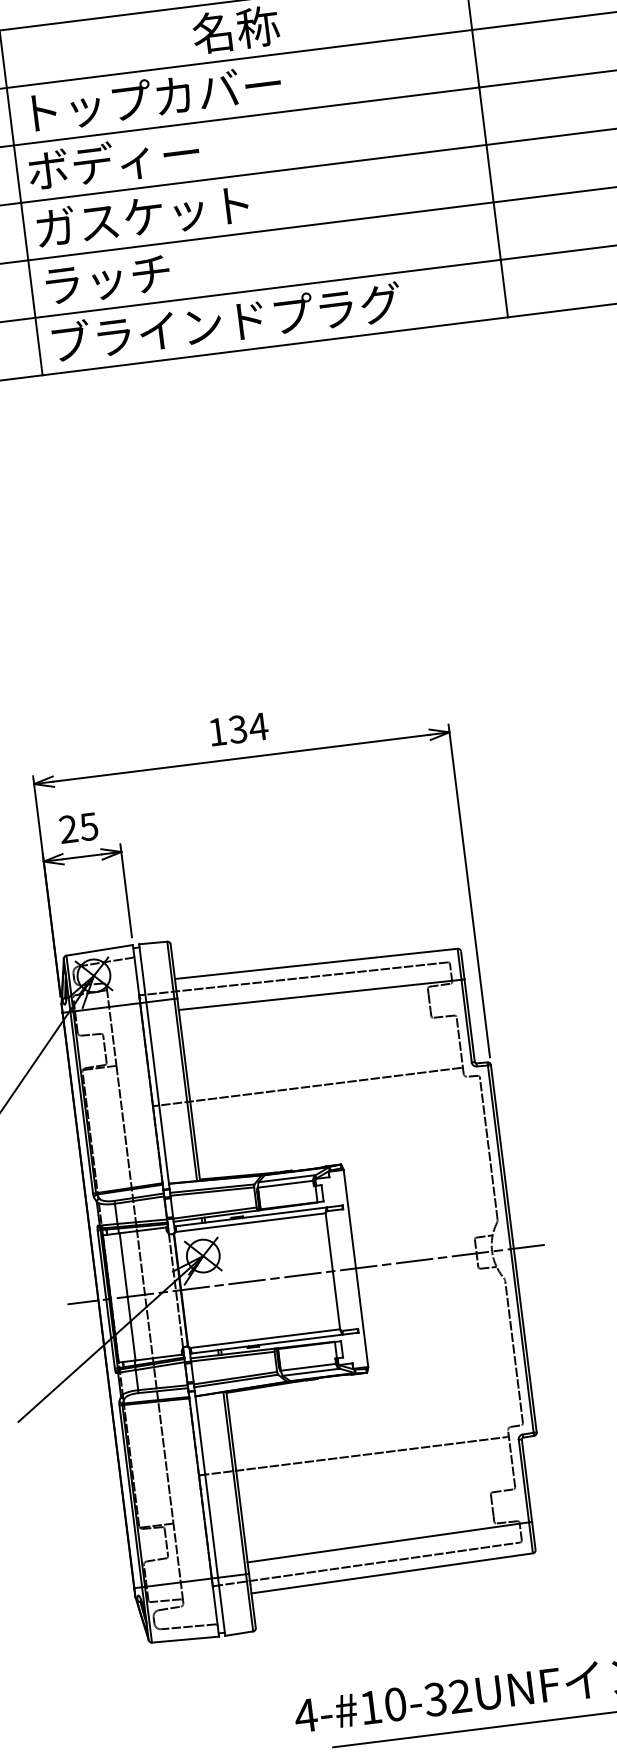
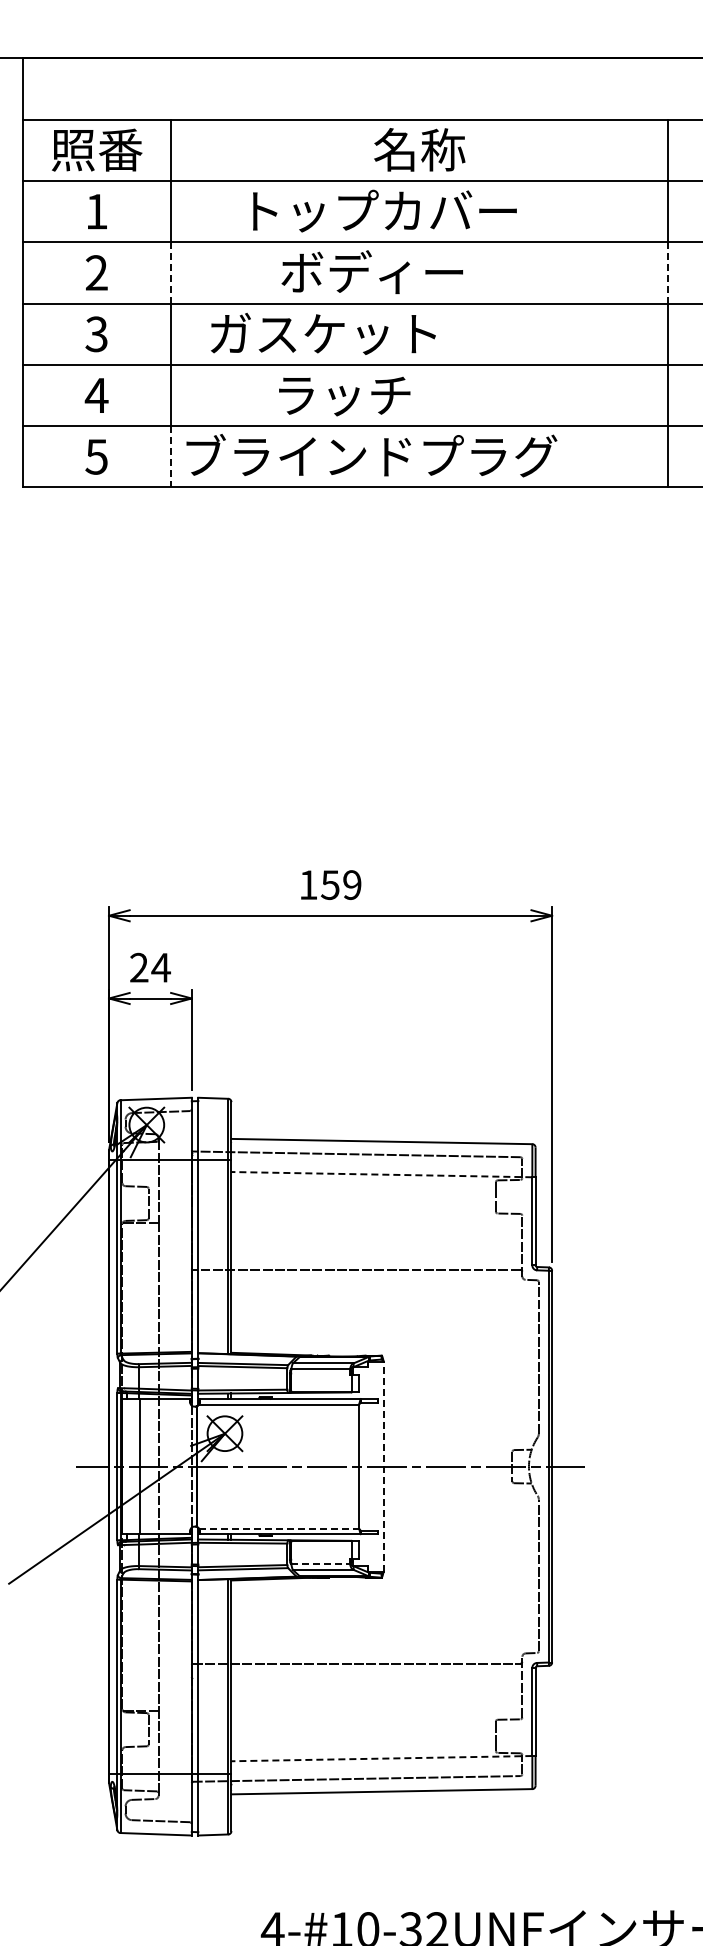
text: (156, 97) -> (384, 210), moved
line: (482, 115) -> (667, 272), solid -> dashed
text: (113, 161) -> (371, 272), moved
line: (17, 173) -> (171, 272), solid -> dashed
text: (142, 216) -> (323, 333), moved
text: (107, 280) -> (344, 396), moved
line: (39, 346) -> (171, 456), solid -> dashed
text: (248, 727) -> (341, 884), 134 -> 159
text: (89, 826) -> (161, 967), 25 -> 24
line: (319, 994) -> (381, 1174), solid -> dashed
line: (355, 1268) -> (383, 1466), solid -> dashed
line: (265, 1338) -> (279, 1528), solid -> dashed
line: (308, 1367) -> (320, 1564), solid -> dashed
line: (387, 1542) -> (381, 1758), solid -> dashed

